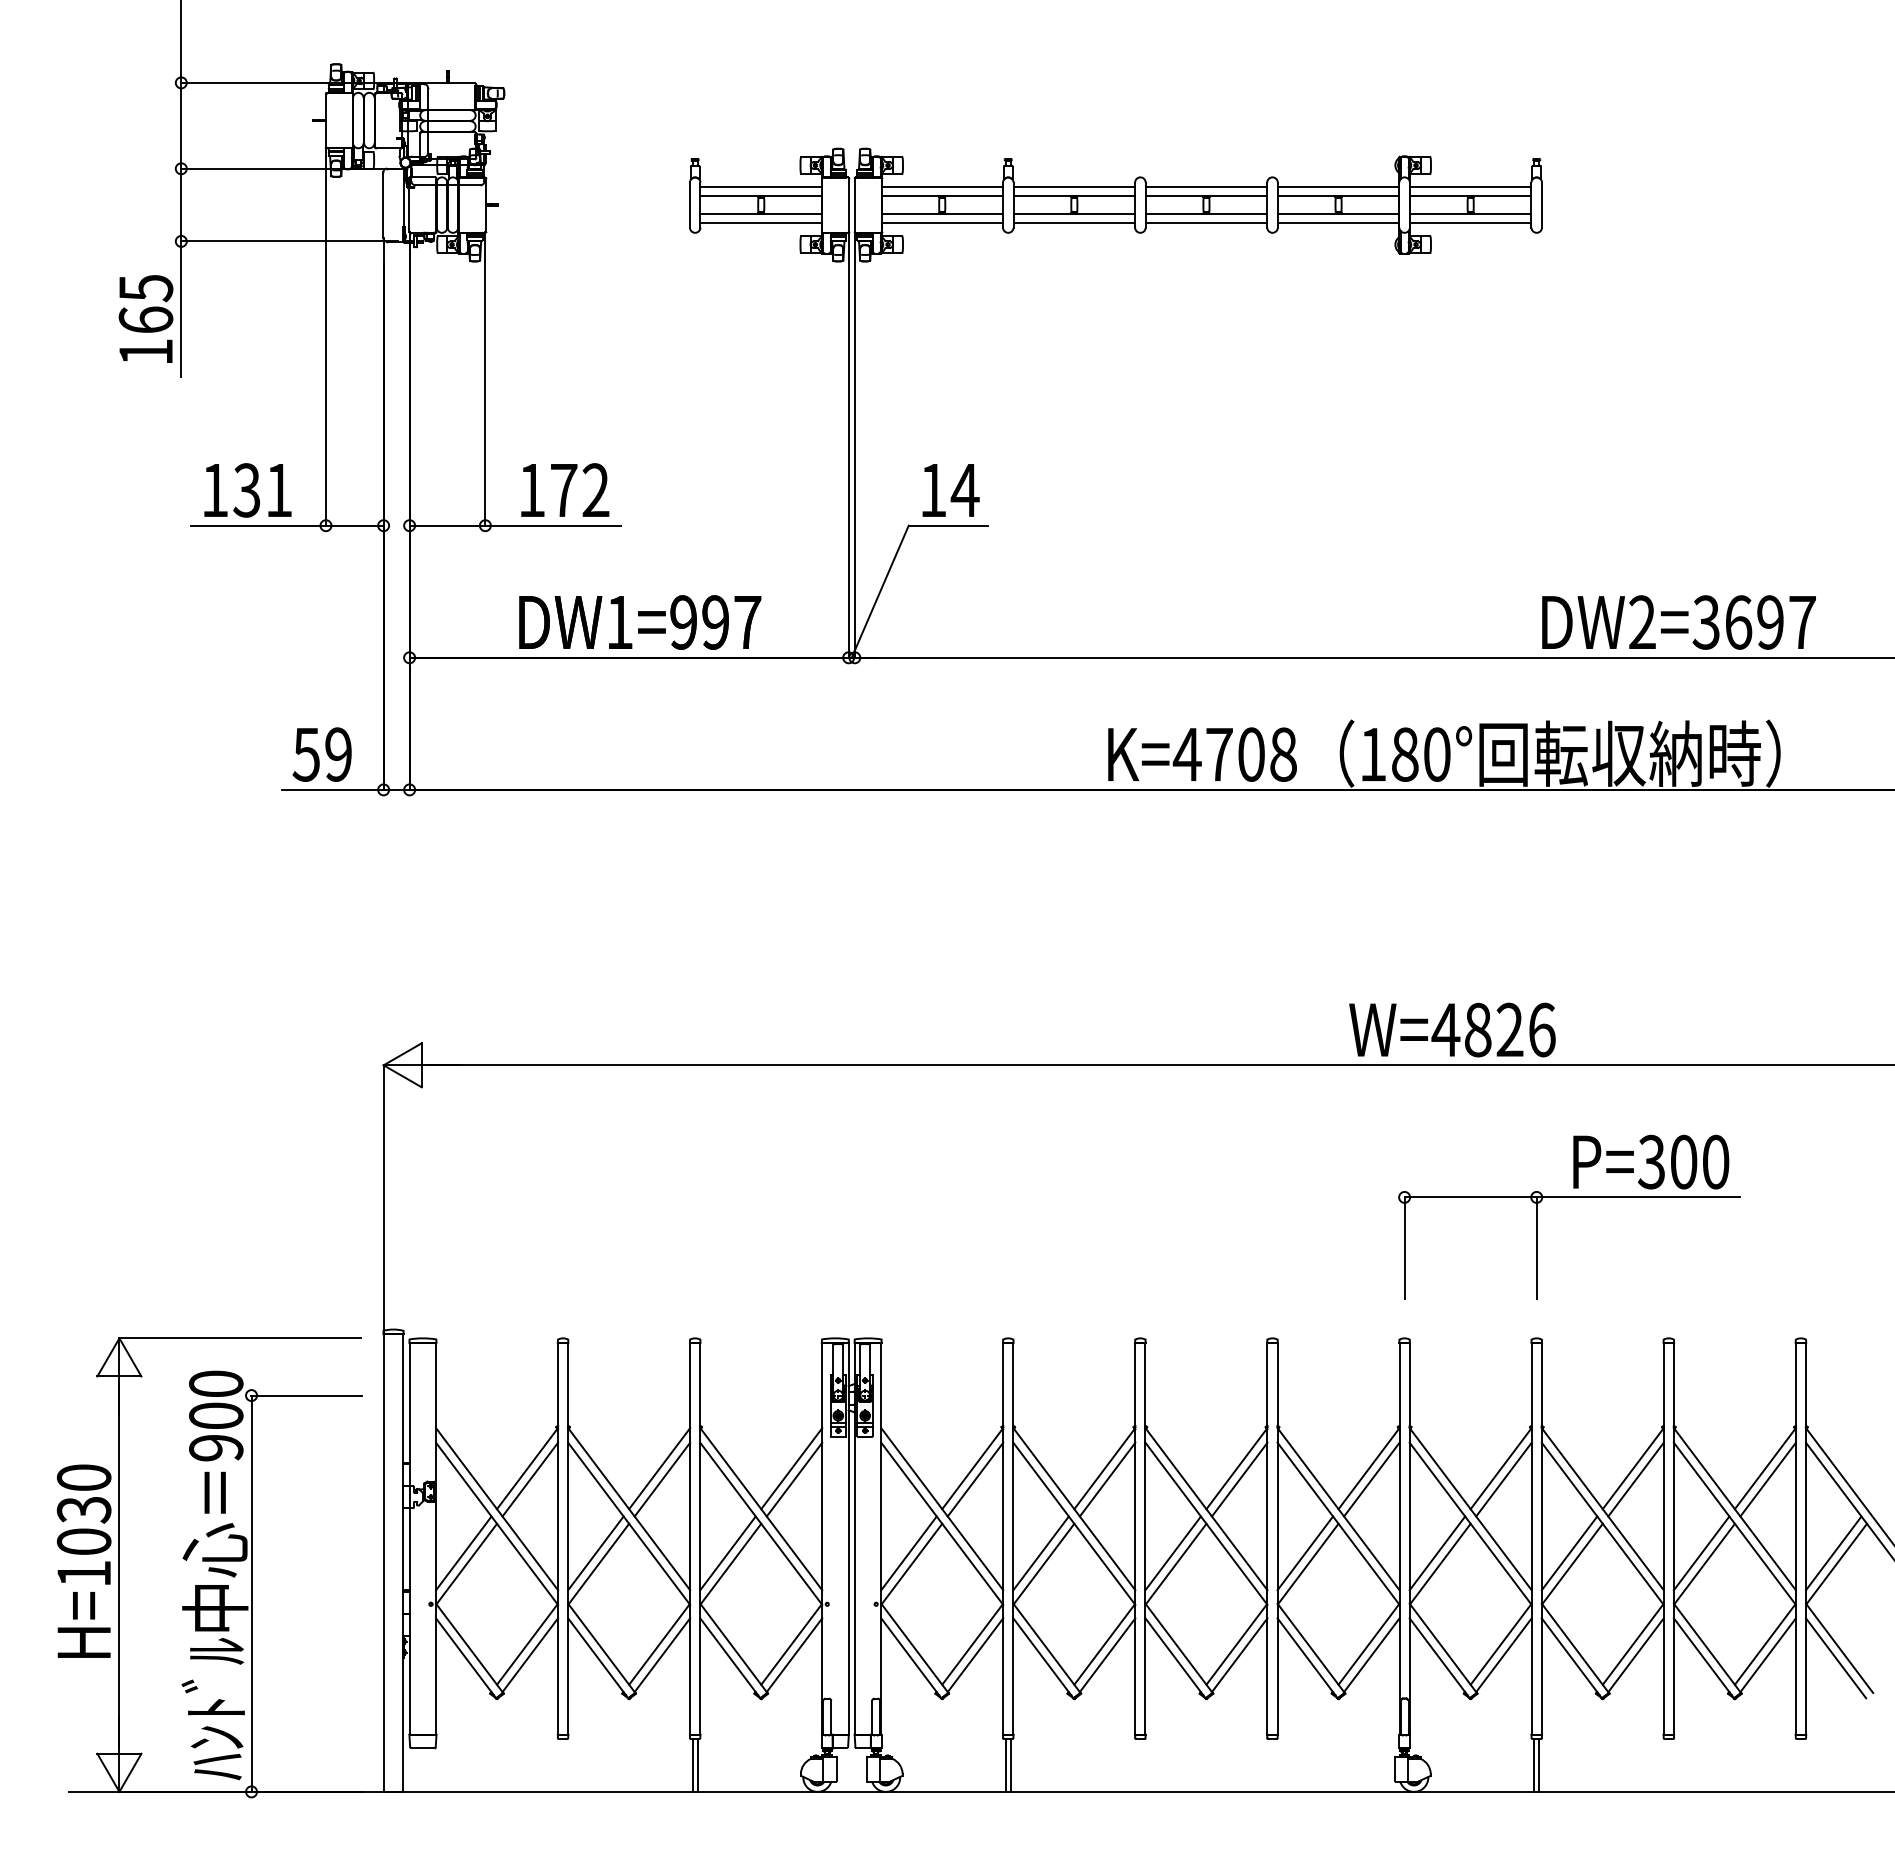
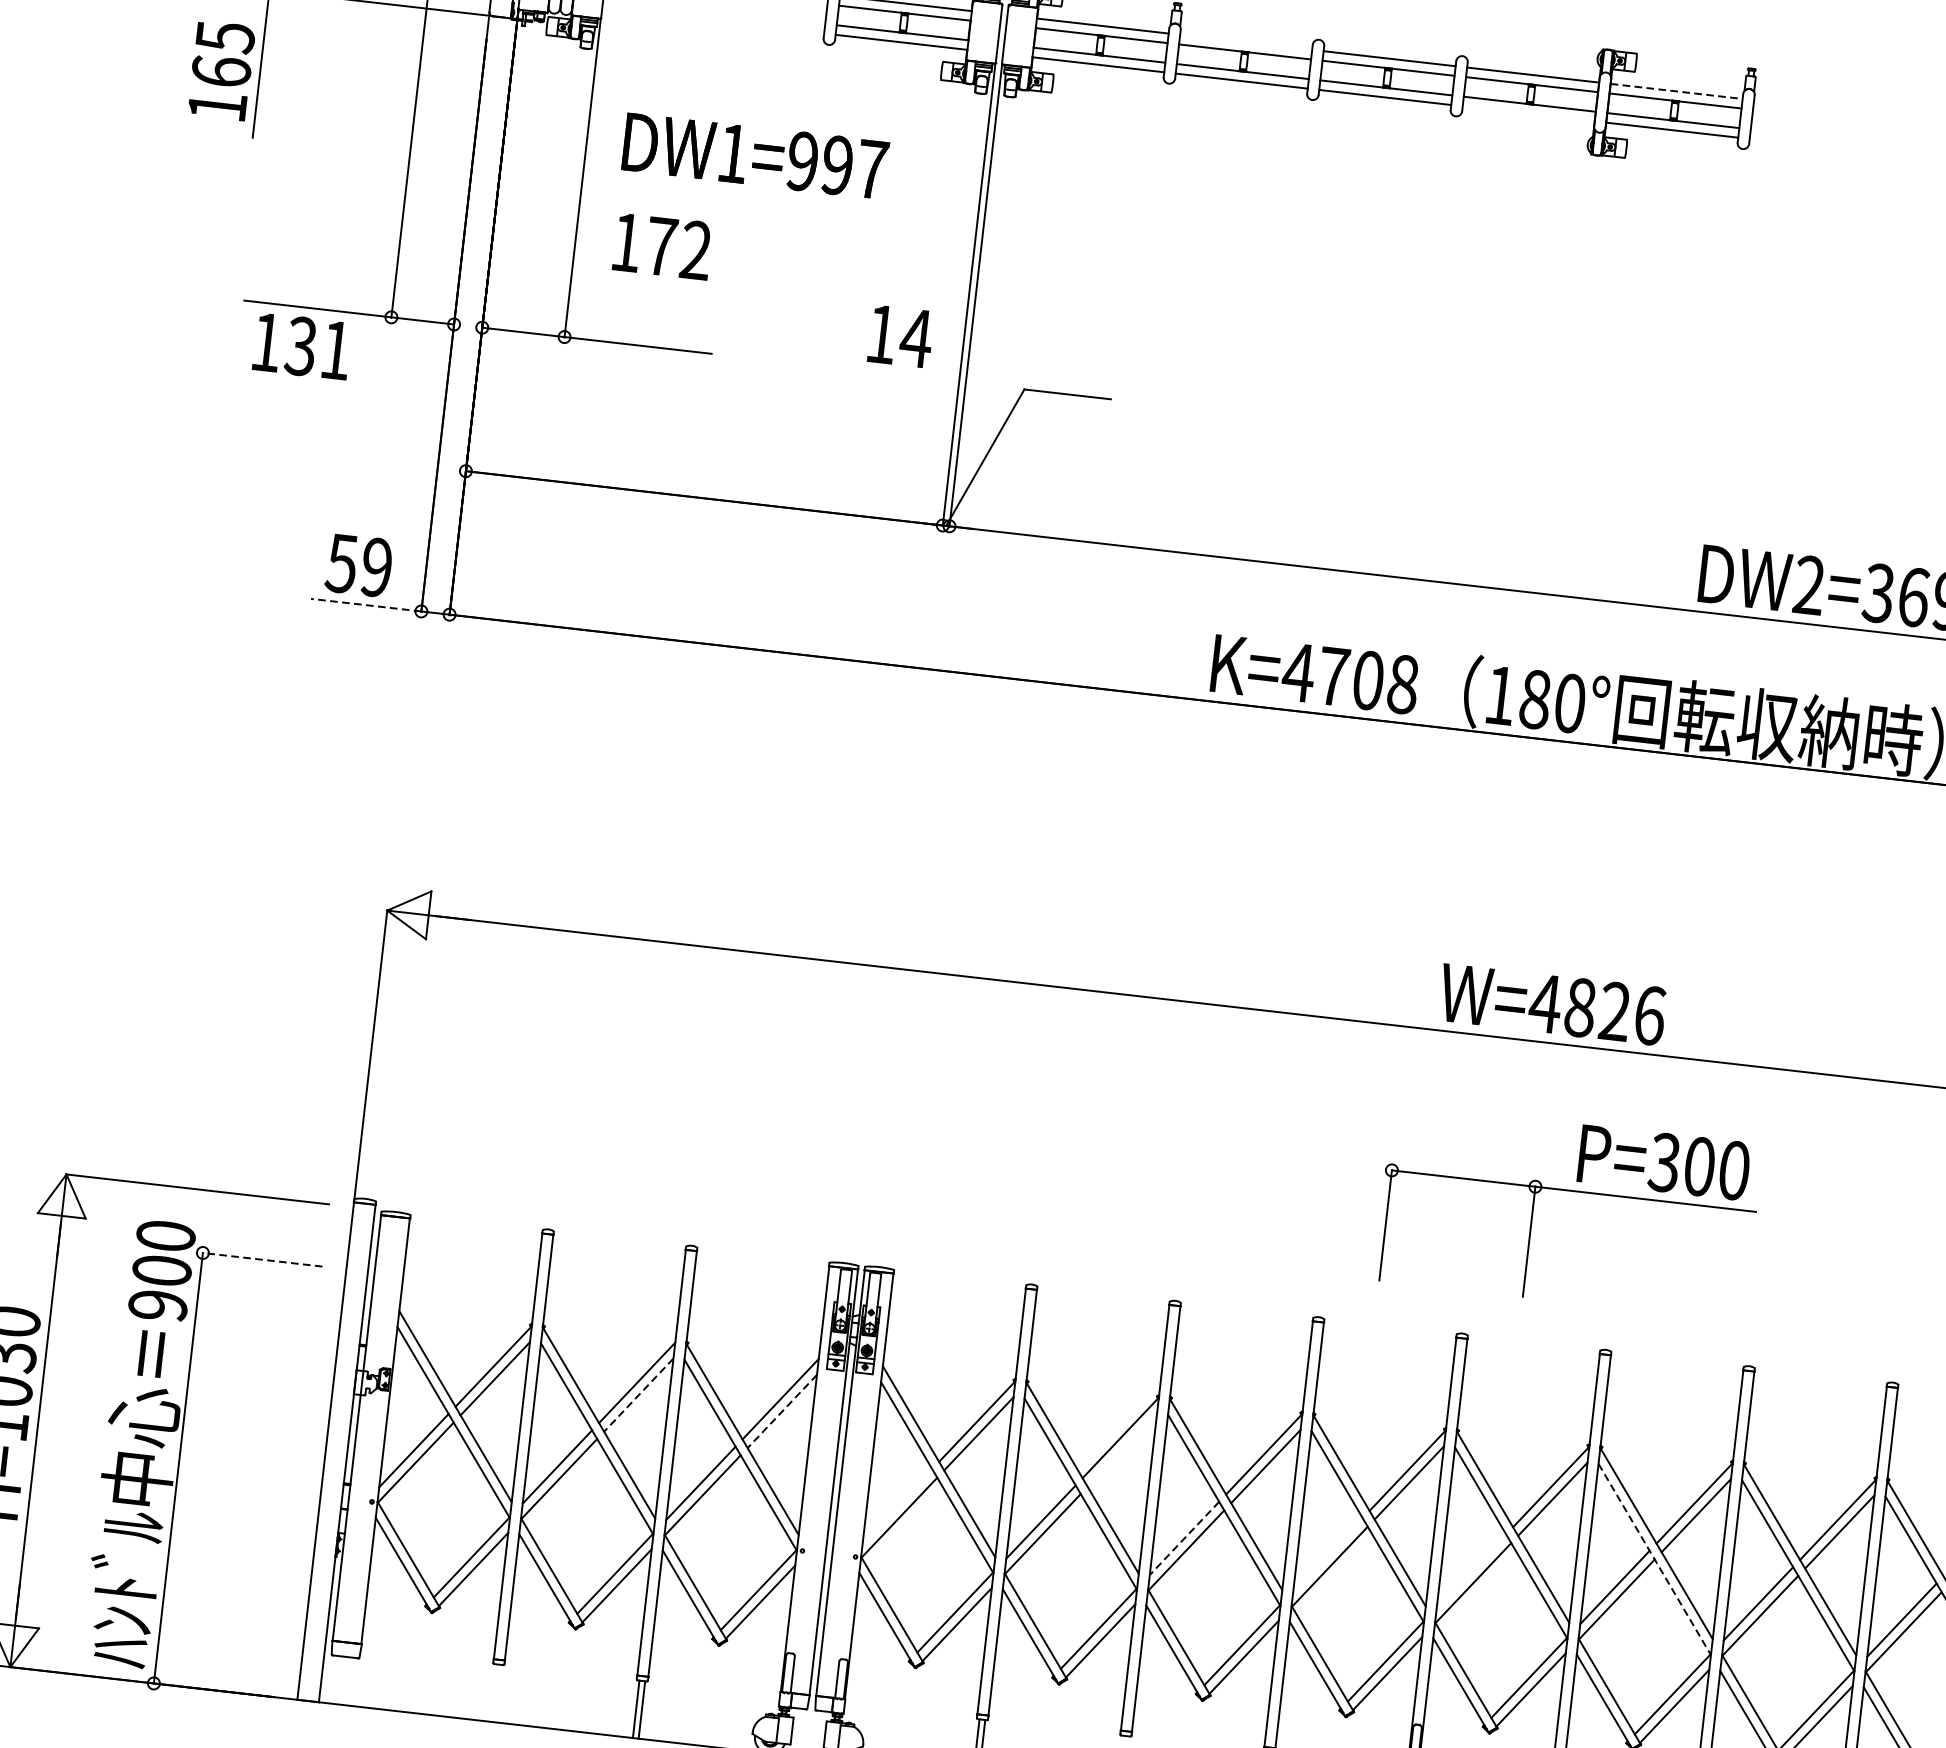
line: (1074, 187) -> (1246, 42), removed
line: (1470, 187) -> (1676, 91), solid -> dashed
line: (1338, 222) -> (1528, 113), removed
text: (565, 489) -> (663, 245), moved
text: (247, 490) -> (301, 346), moved
text: (950, 490) -> (900, 336), moved
text: (640, 622) -> (755, 156), moved
line: (332, 789) -> (365, 604), solid -> dashed
part: (1569, 1197) -> (1571, 1190), moved
line: (305, 1395) -> (261, 1259), solid -> dashed
line: (1107, 1479) -> (1122, 1450), removed
line: (662, 1480) -> (638, 1396), solid -> dashed
line: (794, 1480) -> (782, 1412), solid -> dashed
line: (1603, 1524) -> (1655, 1560), solid -> dashed
line: (908, 1553) -> (896, 1505), removed
line: (1172, 1553) -> (1183, 1538), solid -> dashed
line: (1305, 1553) -> (1328, 1554), removed
line: (1437, 1553) -> (1471, 1571), removed

